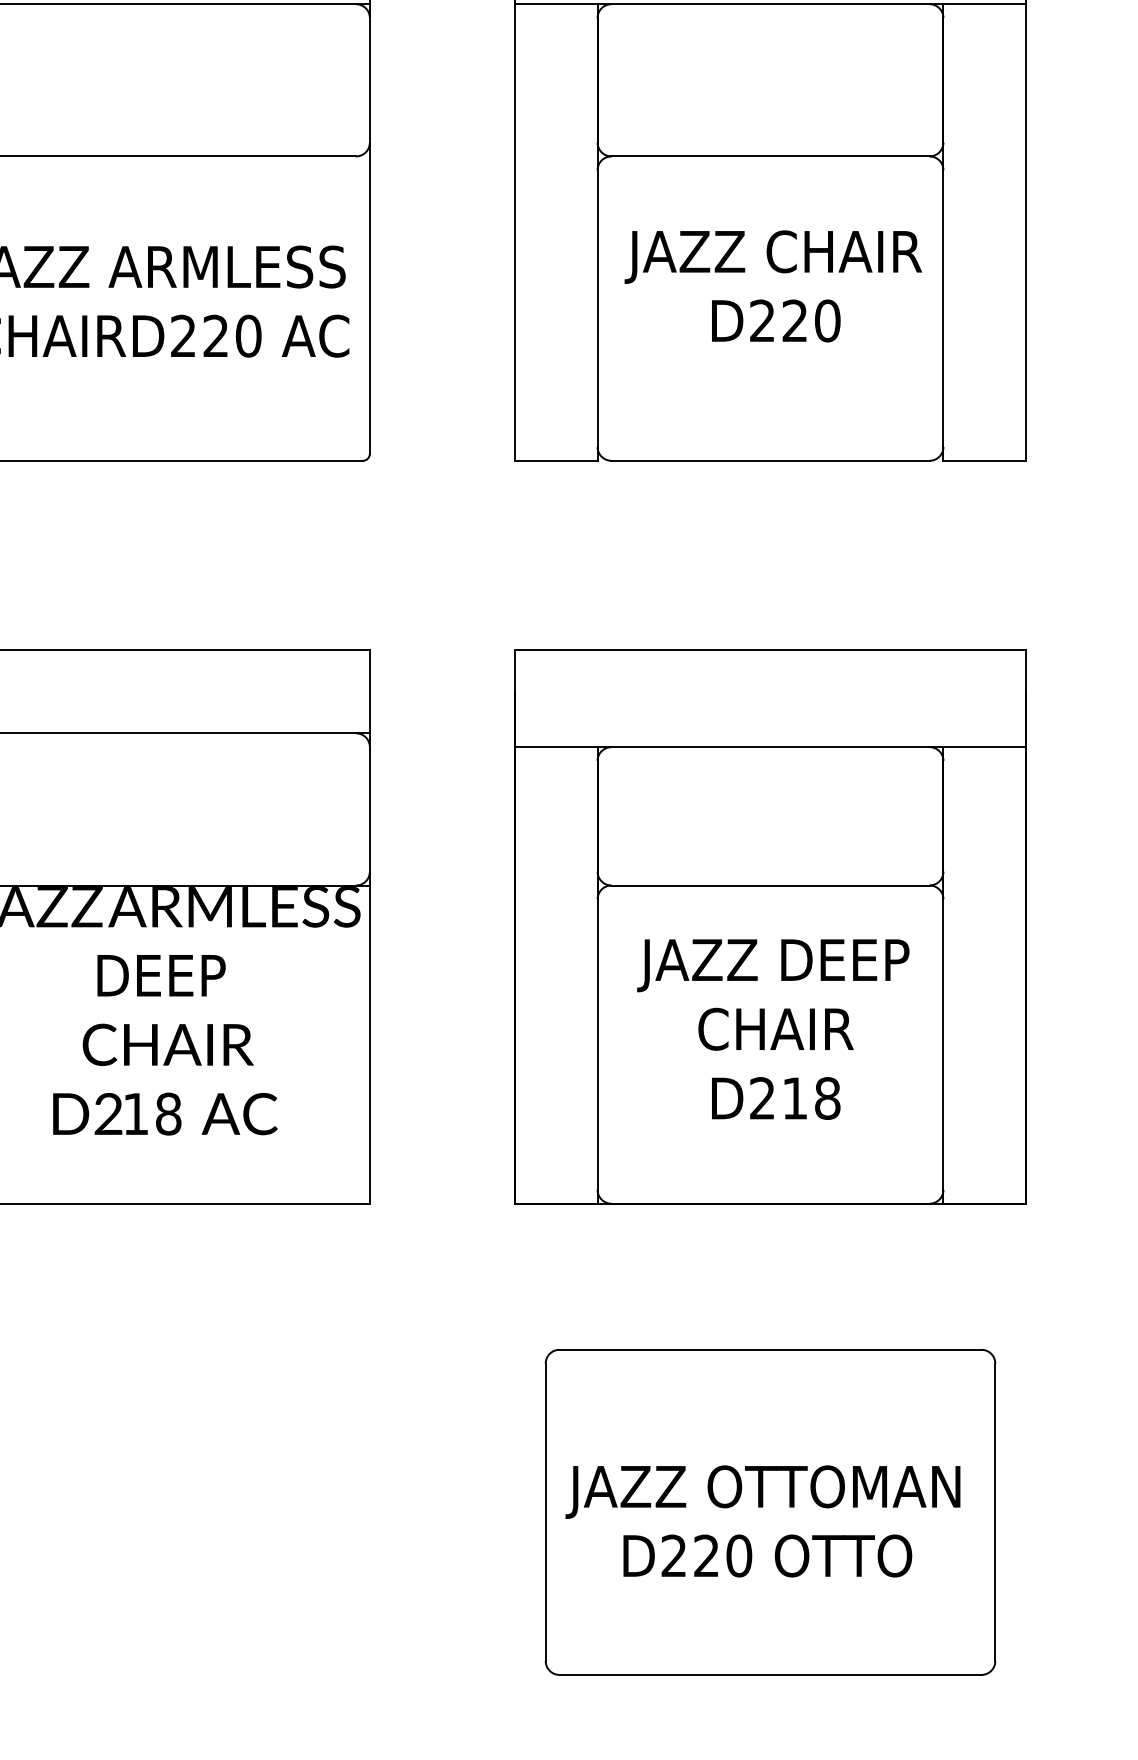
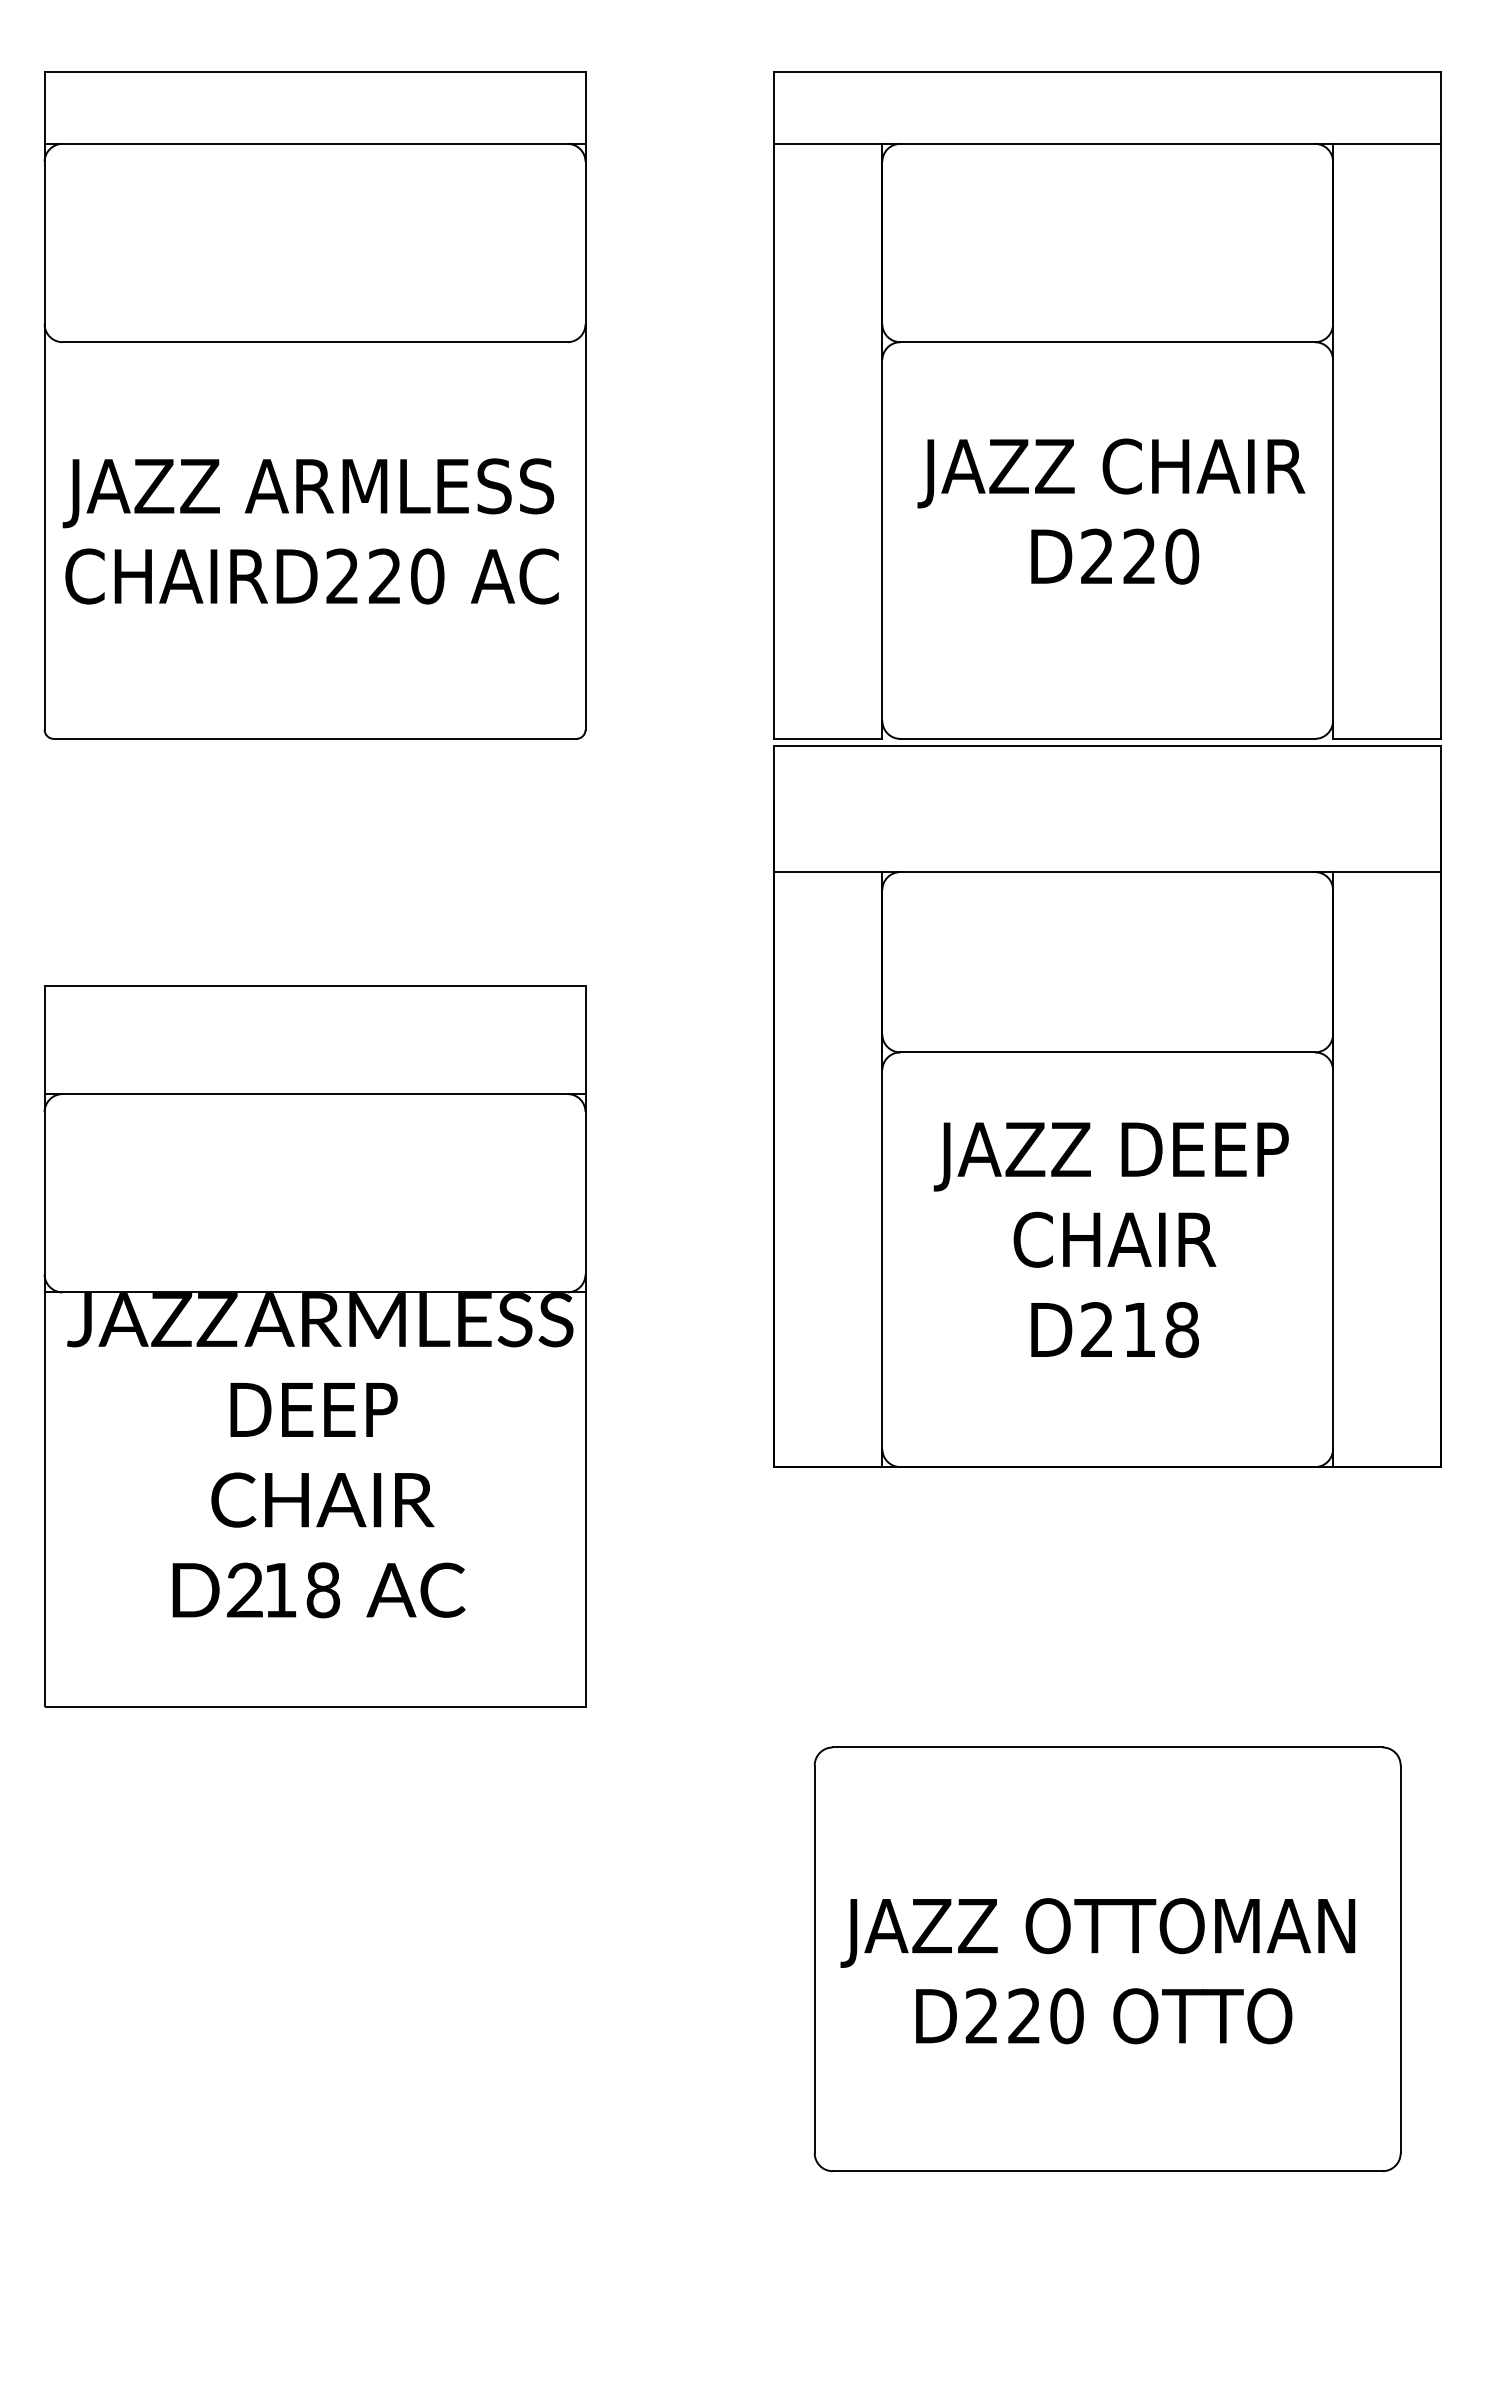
part: (770, 927) -> (1107, 1106), moved
part: (770, 1512) -> (1107, 1959), moved

